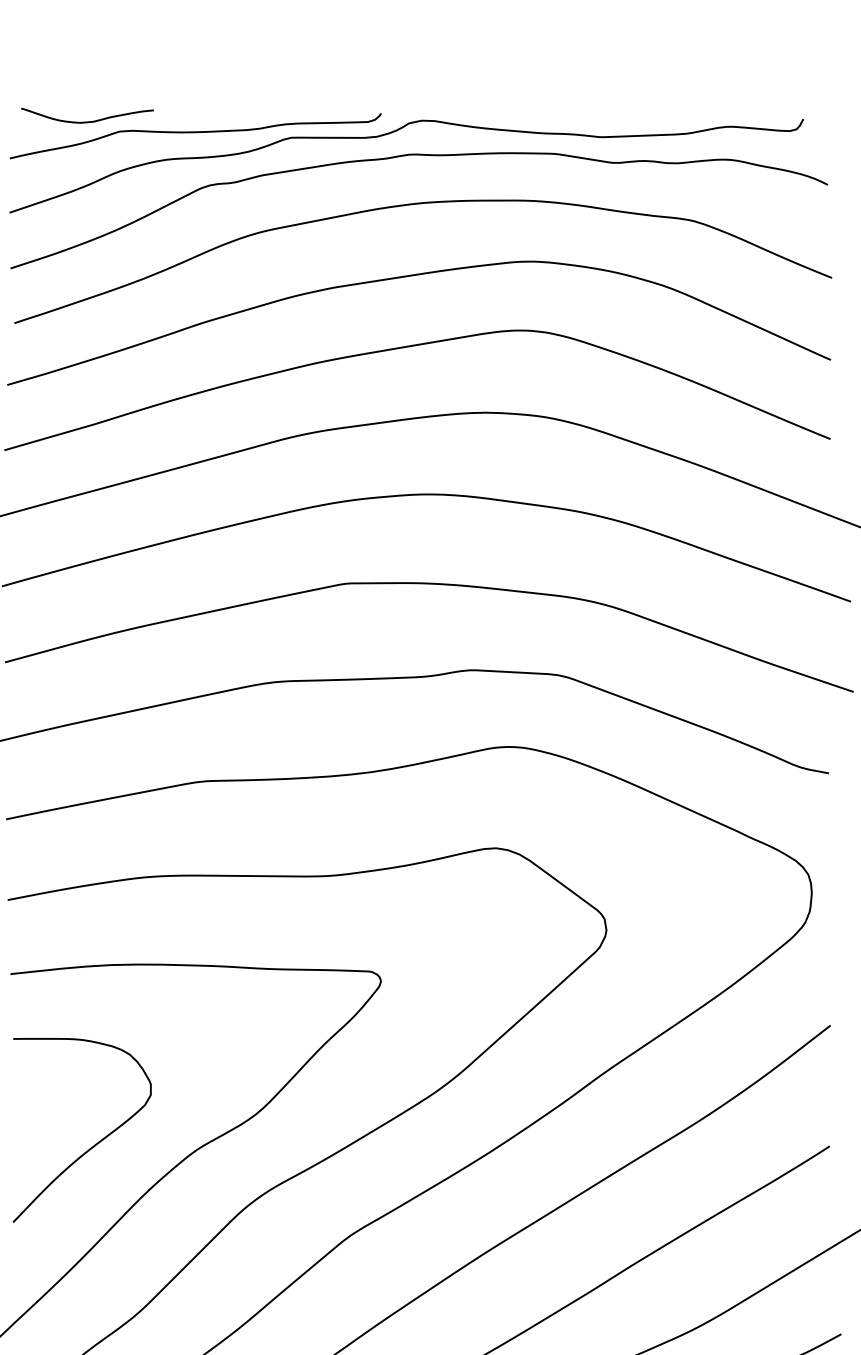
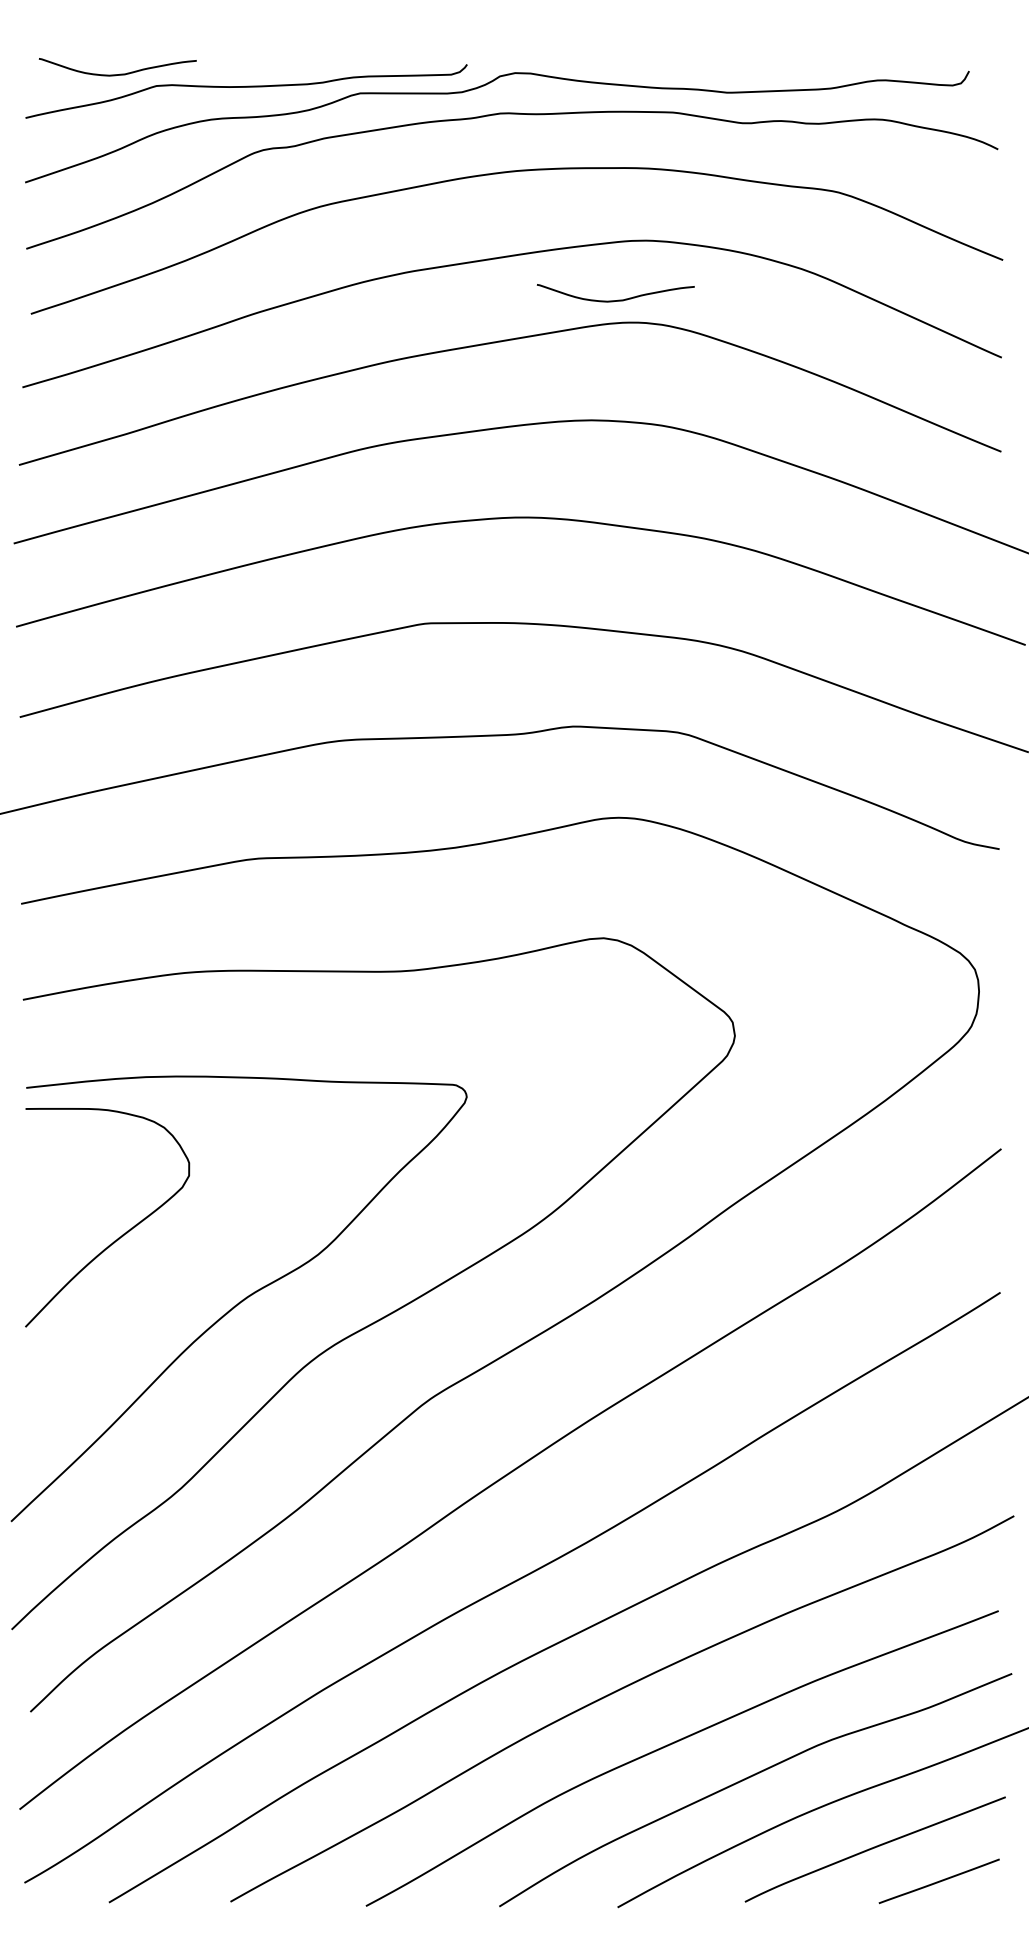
curve: (508, 311) -> (618, 299), added
curve: (95, 1143) -> (123, 1233), moved

